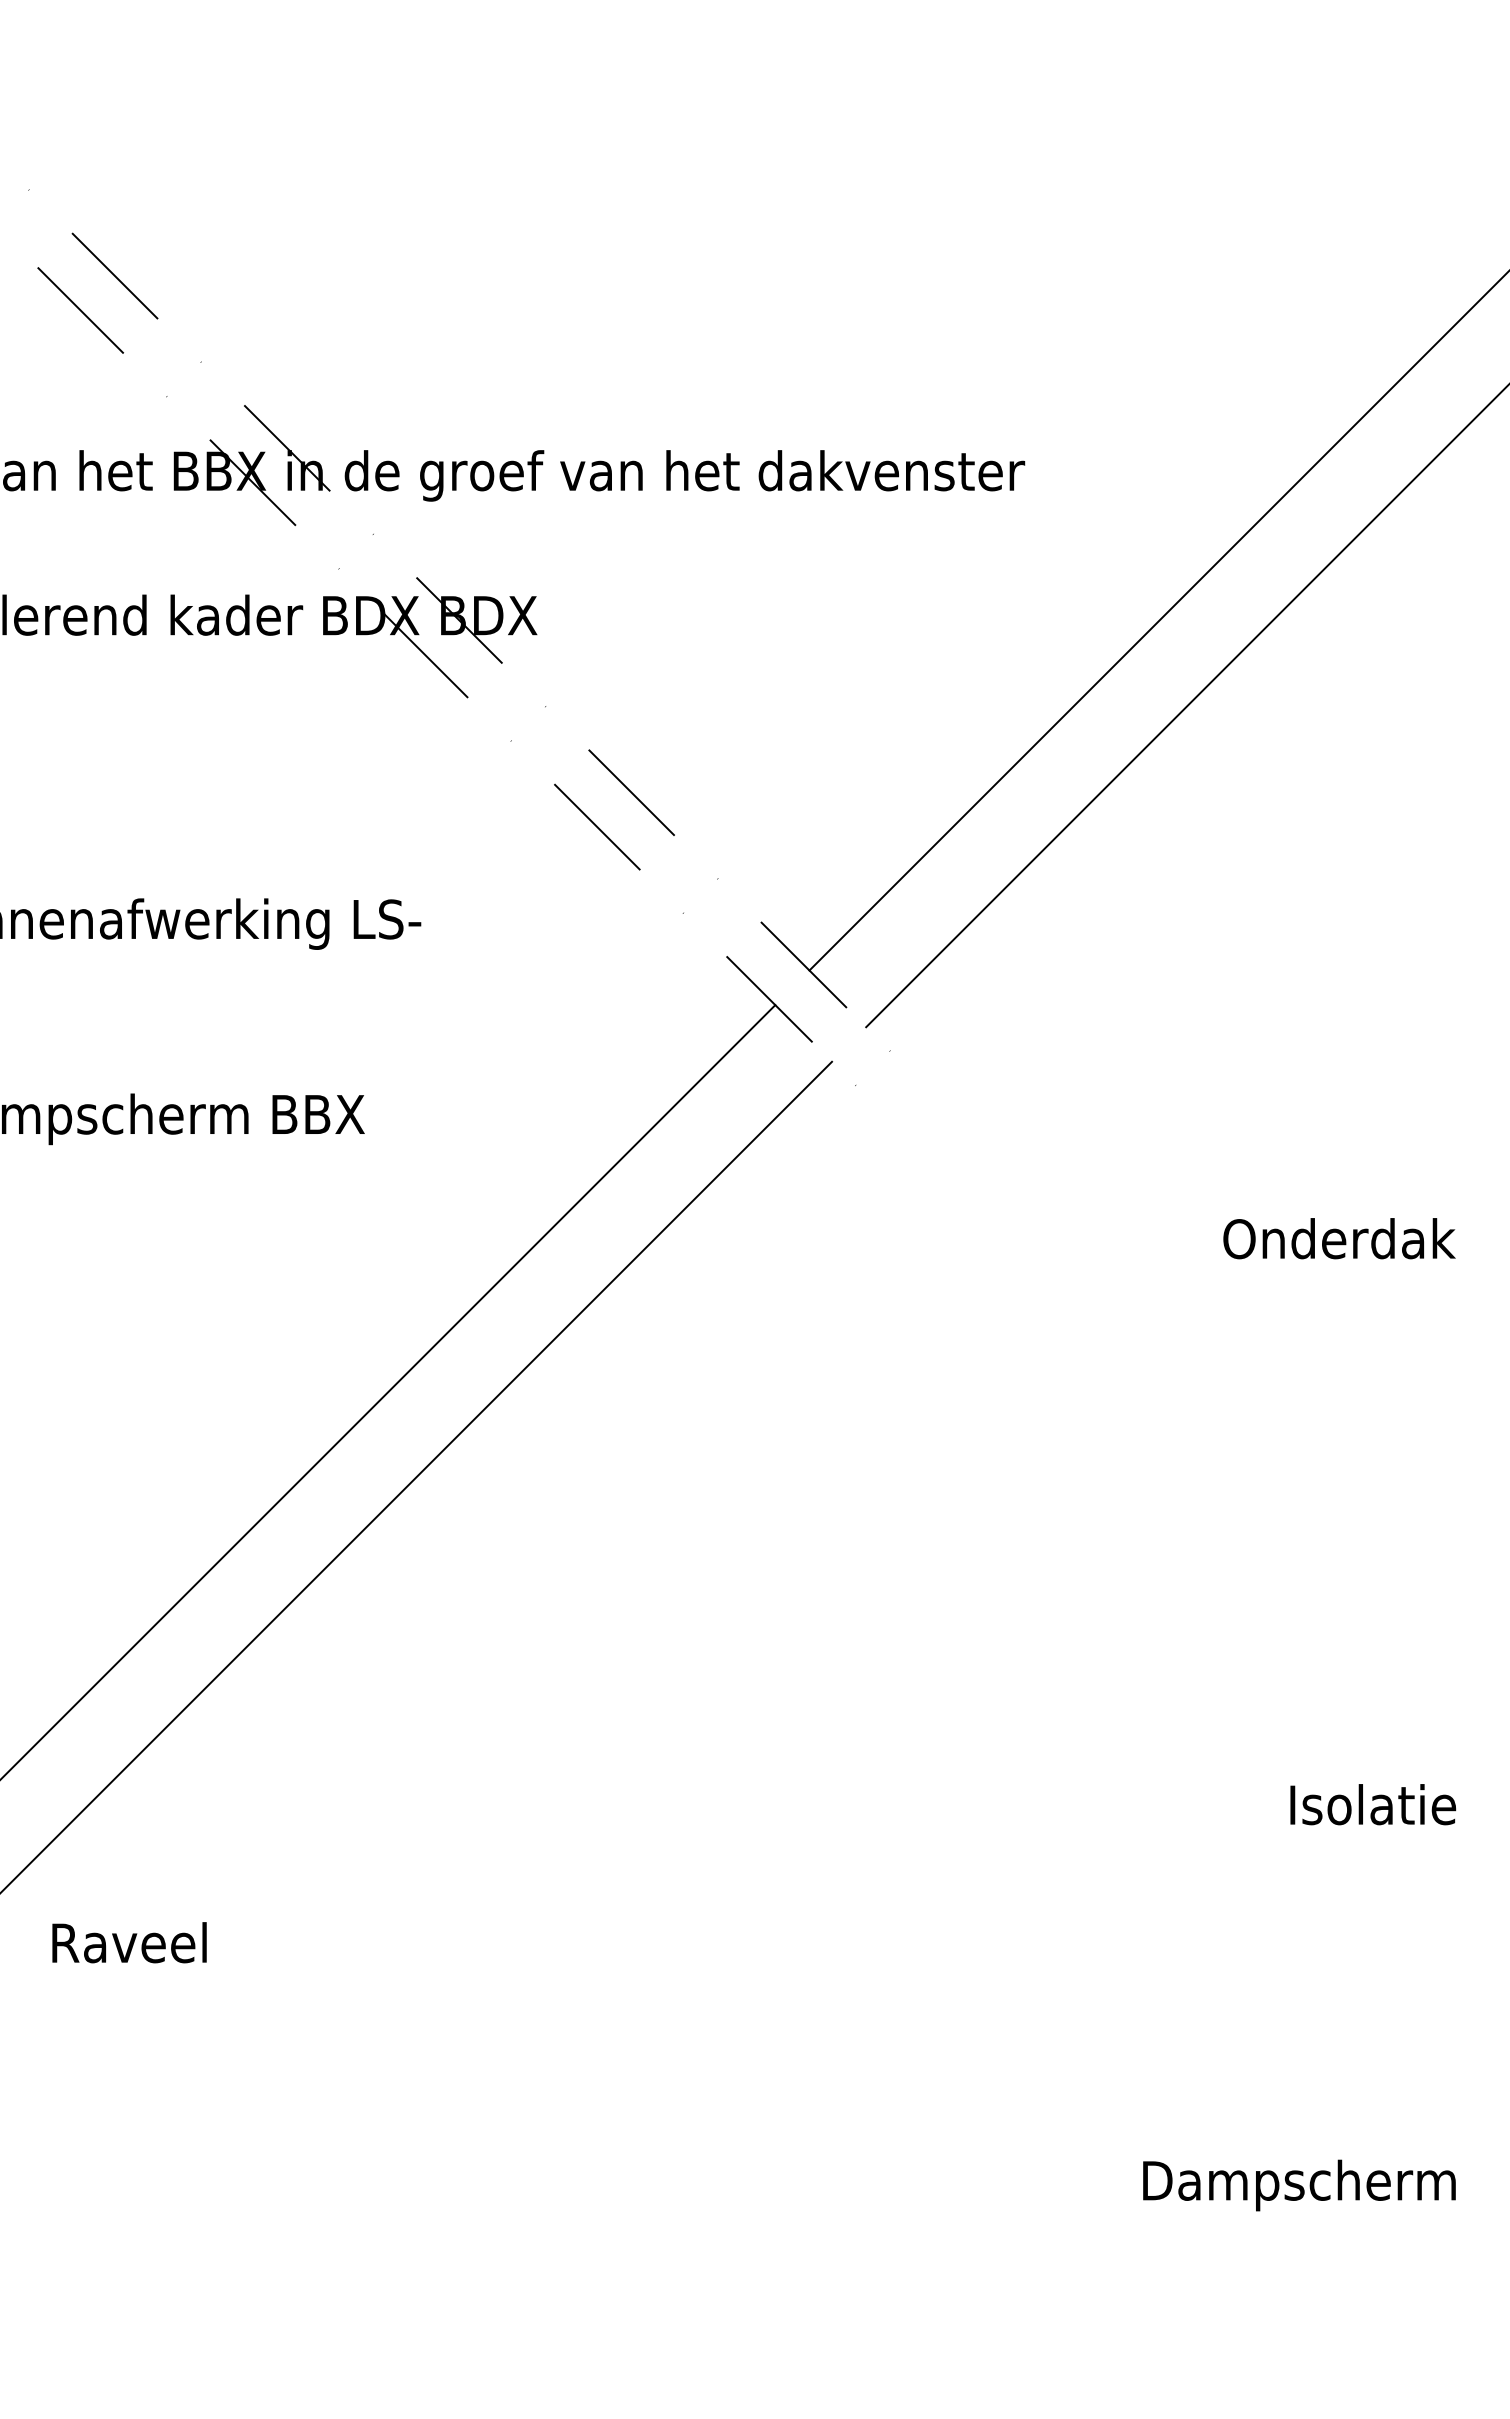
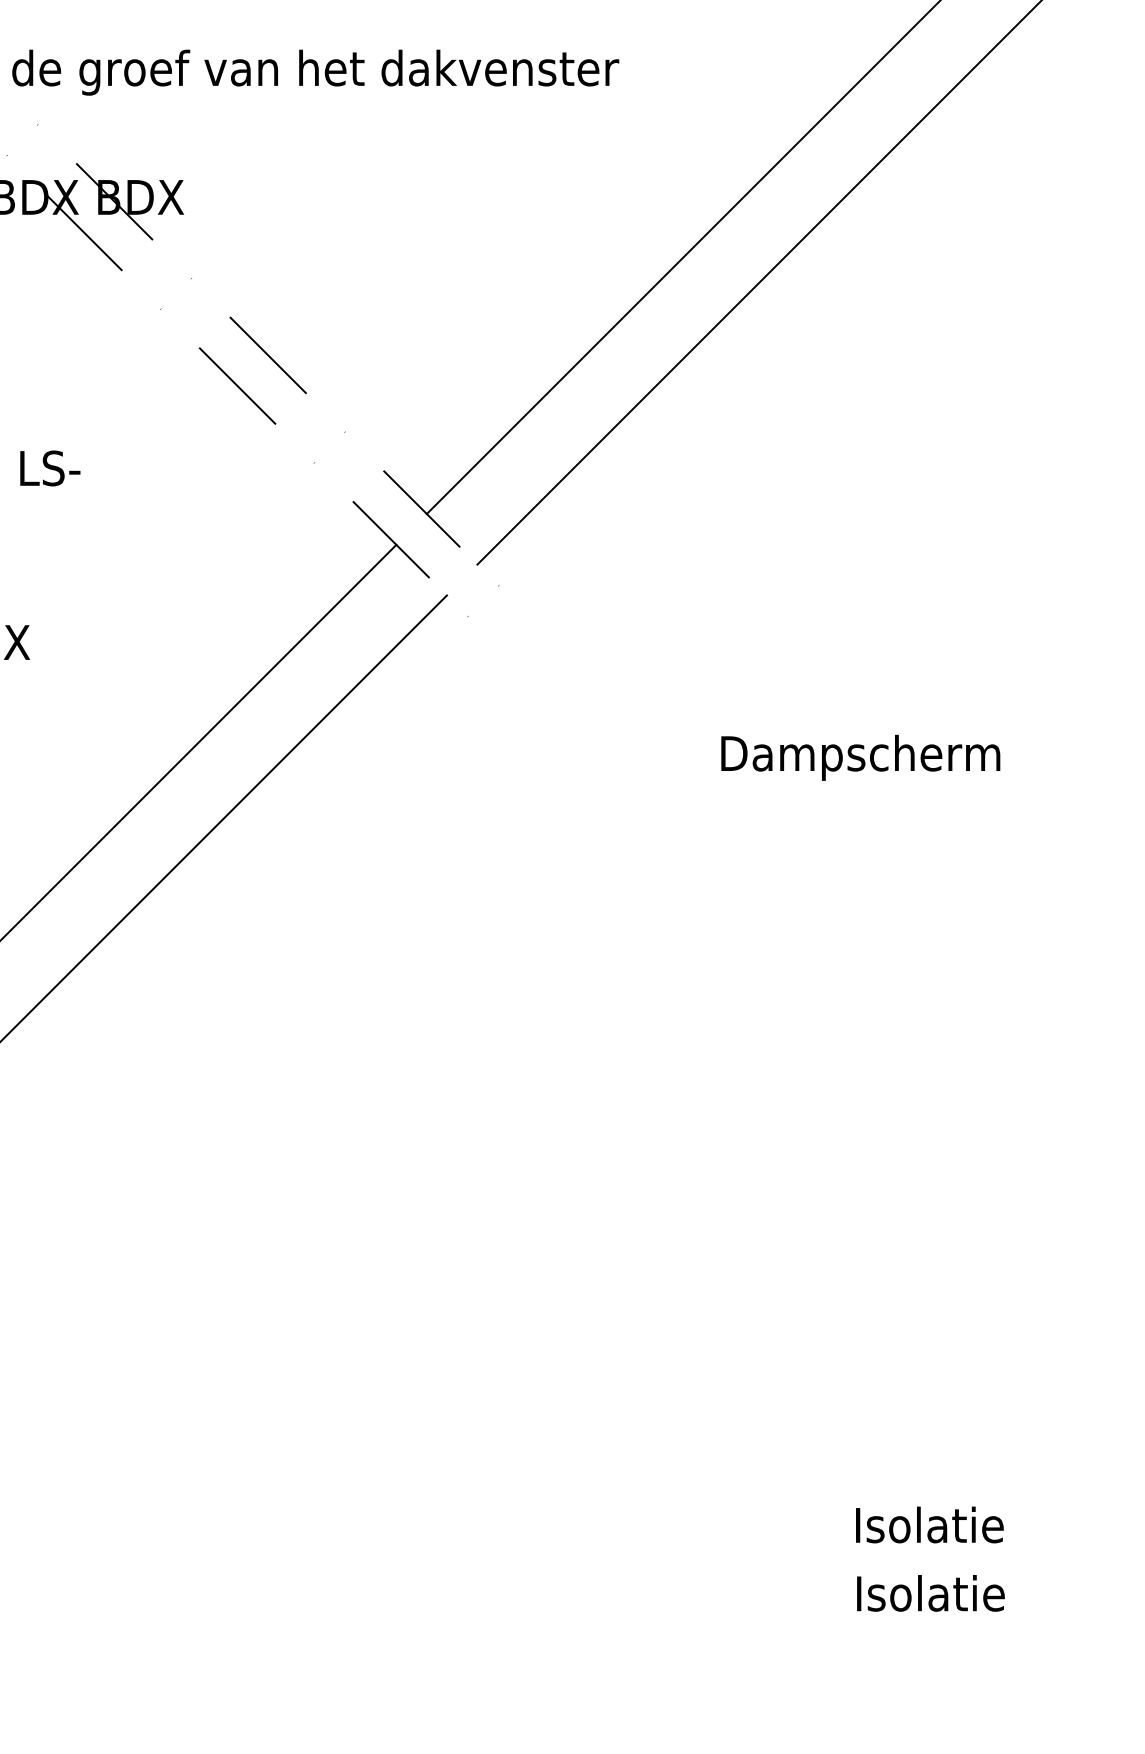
text: (1297, 1243) -> (862, 757), Onderdak -> Dampscherm
text: (1373, 1804) -> (930, 1524), moved
text: (1300, 2185) -> (864, 1598), Dampscherm -> Isolatie

